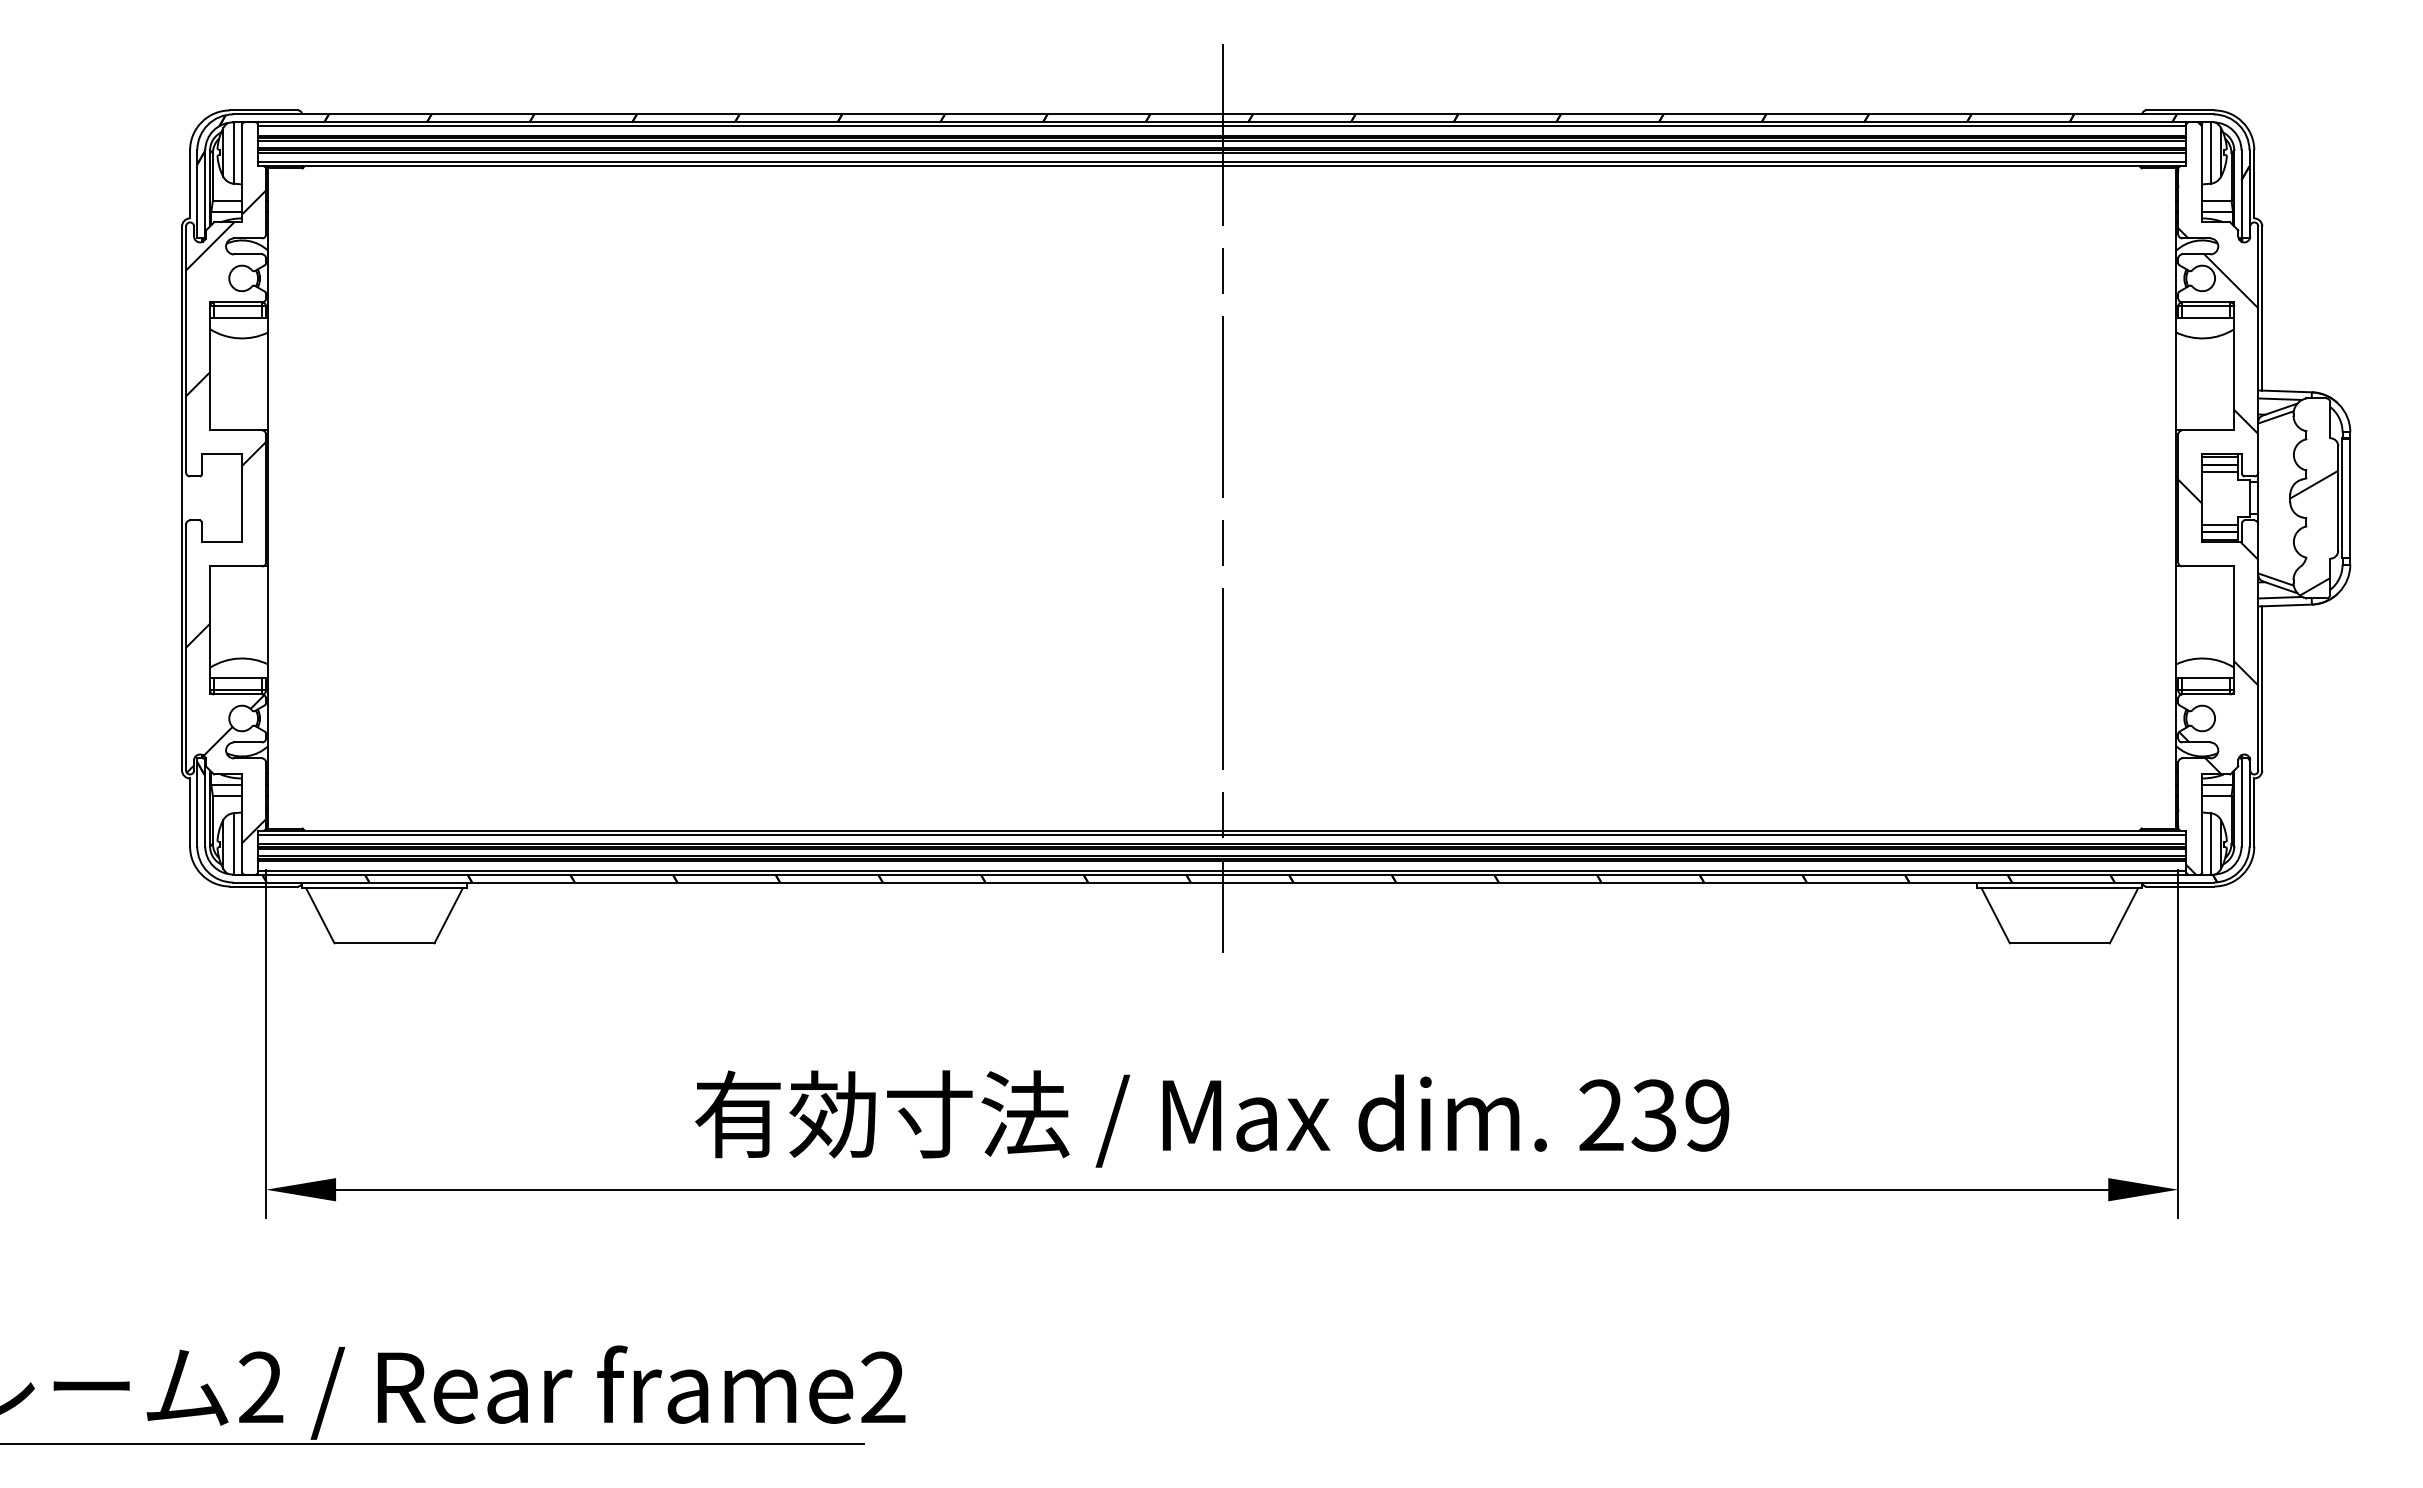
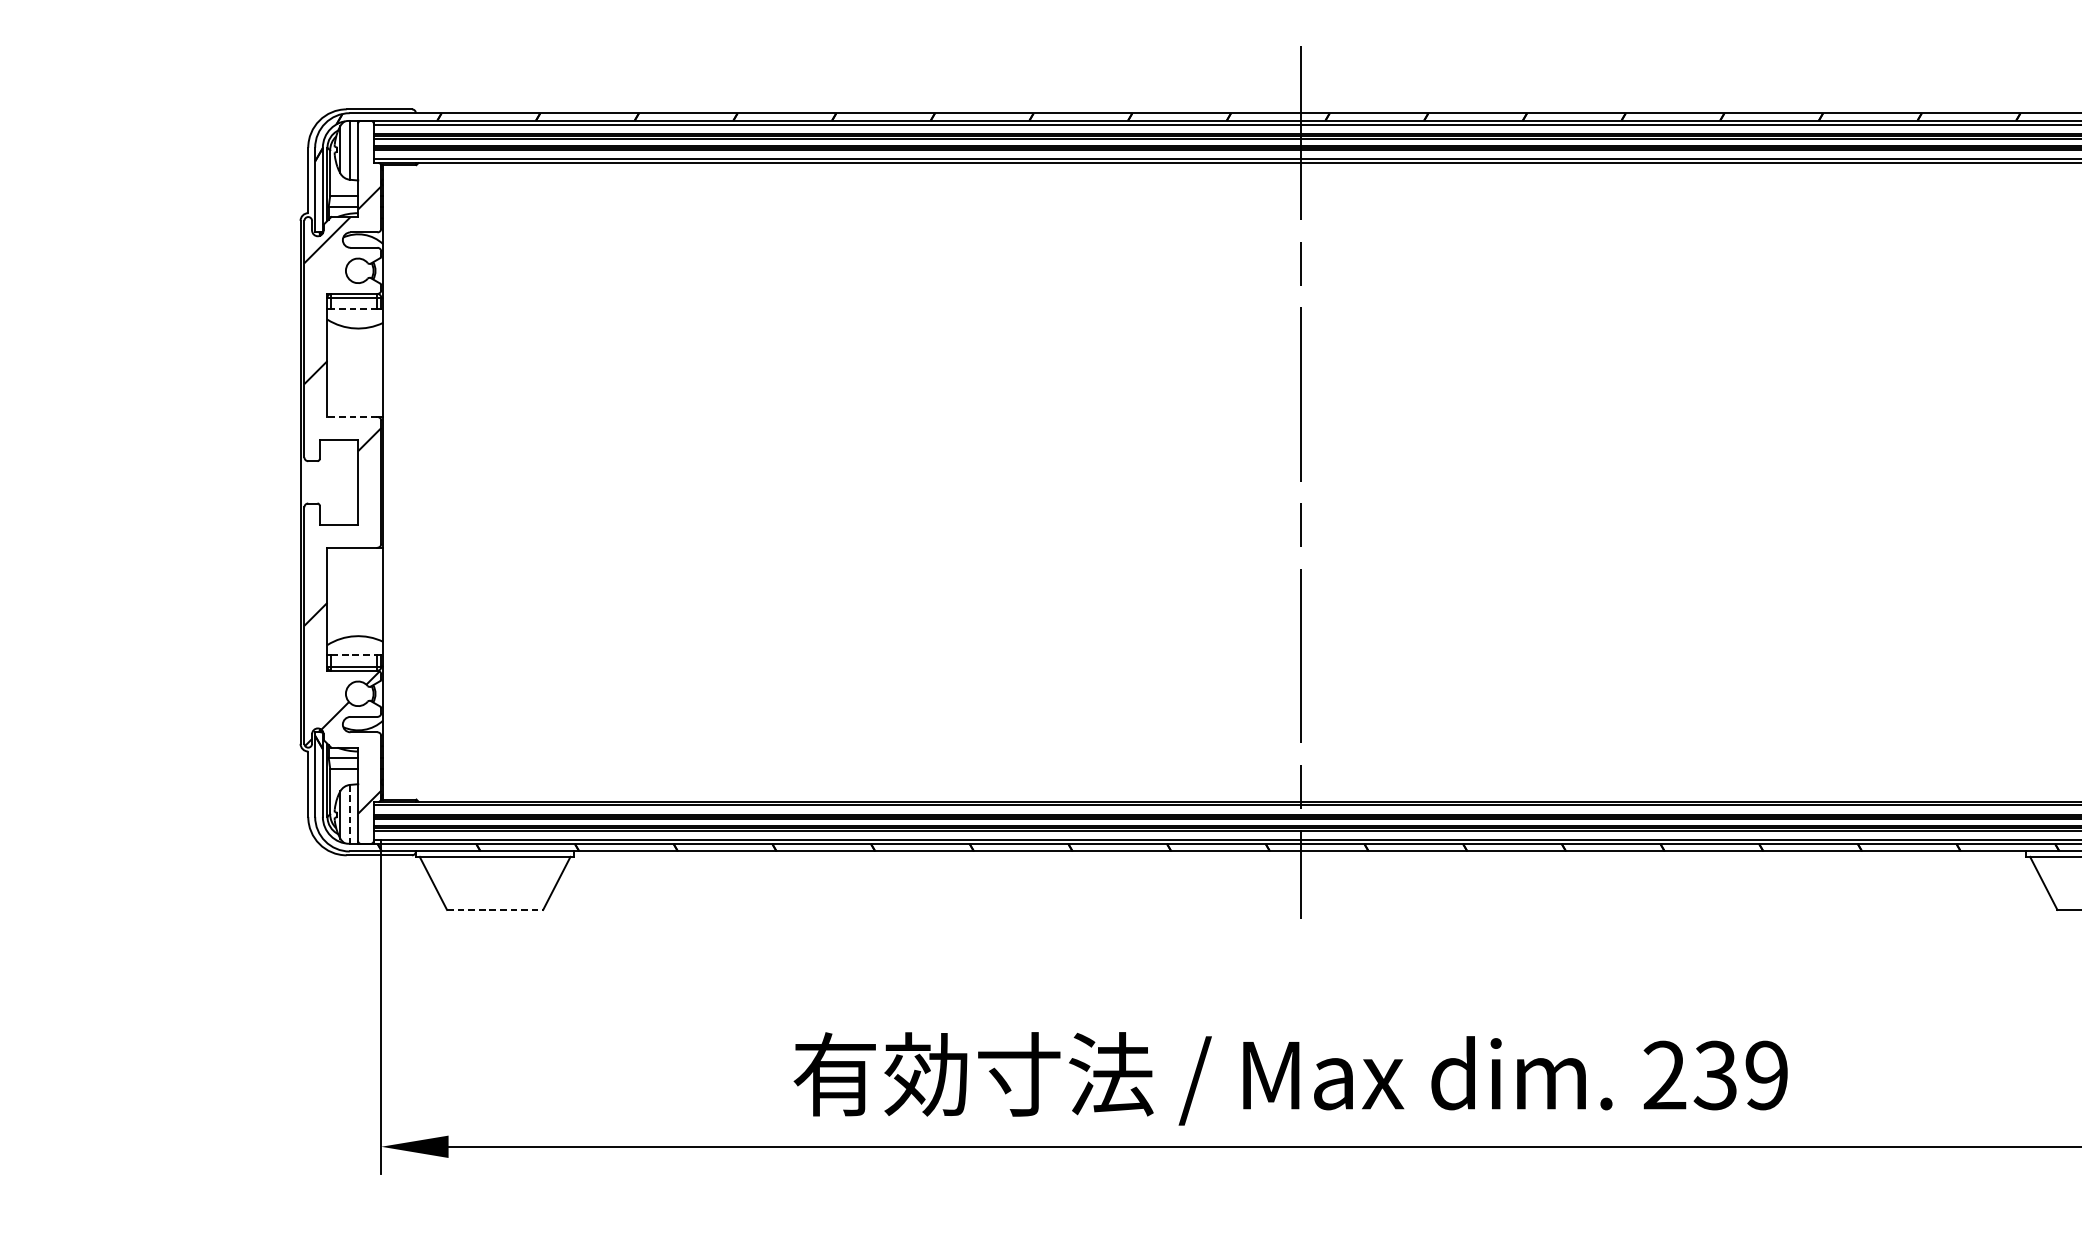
line: (237, 318) -> (353, 309), solid -> dashed
line: (235, 430) -> (351, 417), solid -> dashed
line: (238, 678) -> (354, 655), solid -> dashed
line: (233, 843) -> (349, 813), solid -> dashed
line: (385, 943) -> (496, 910), solid -> dashed

